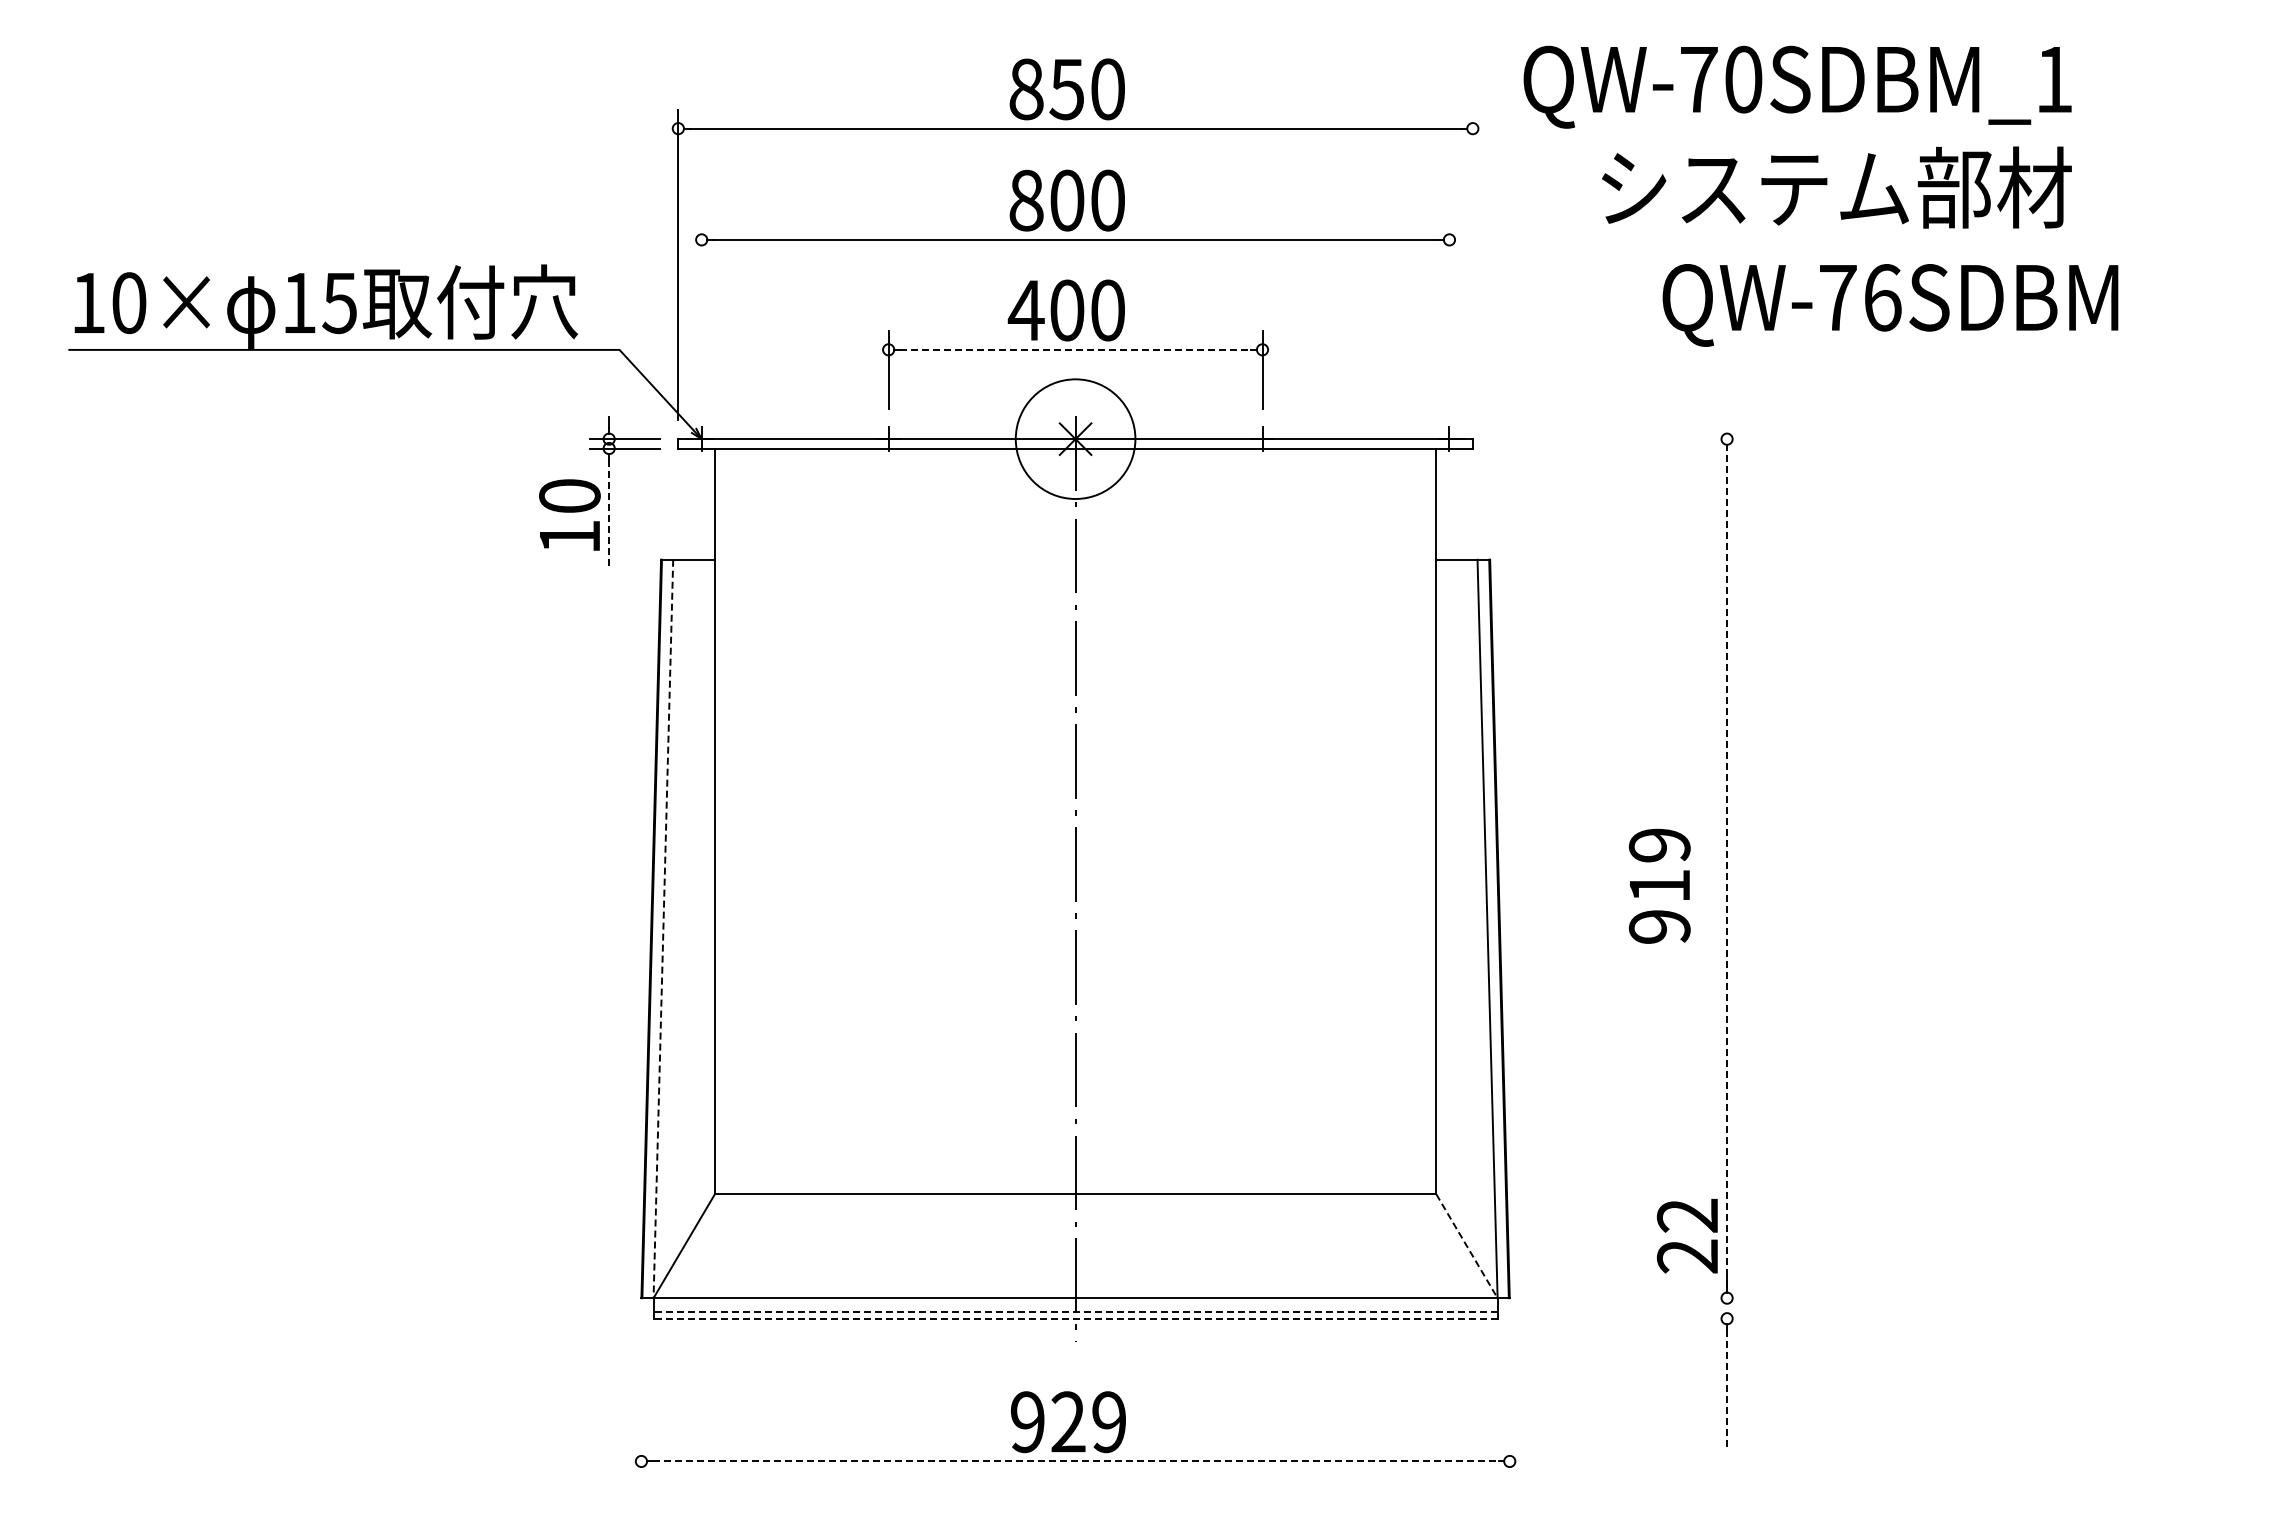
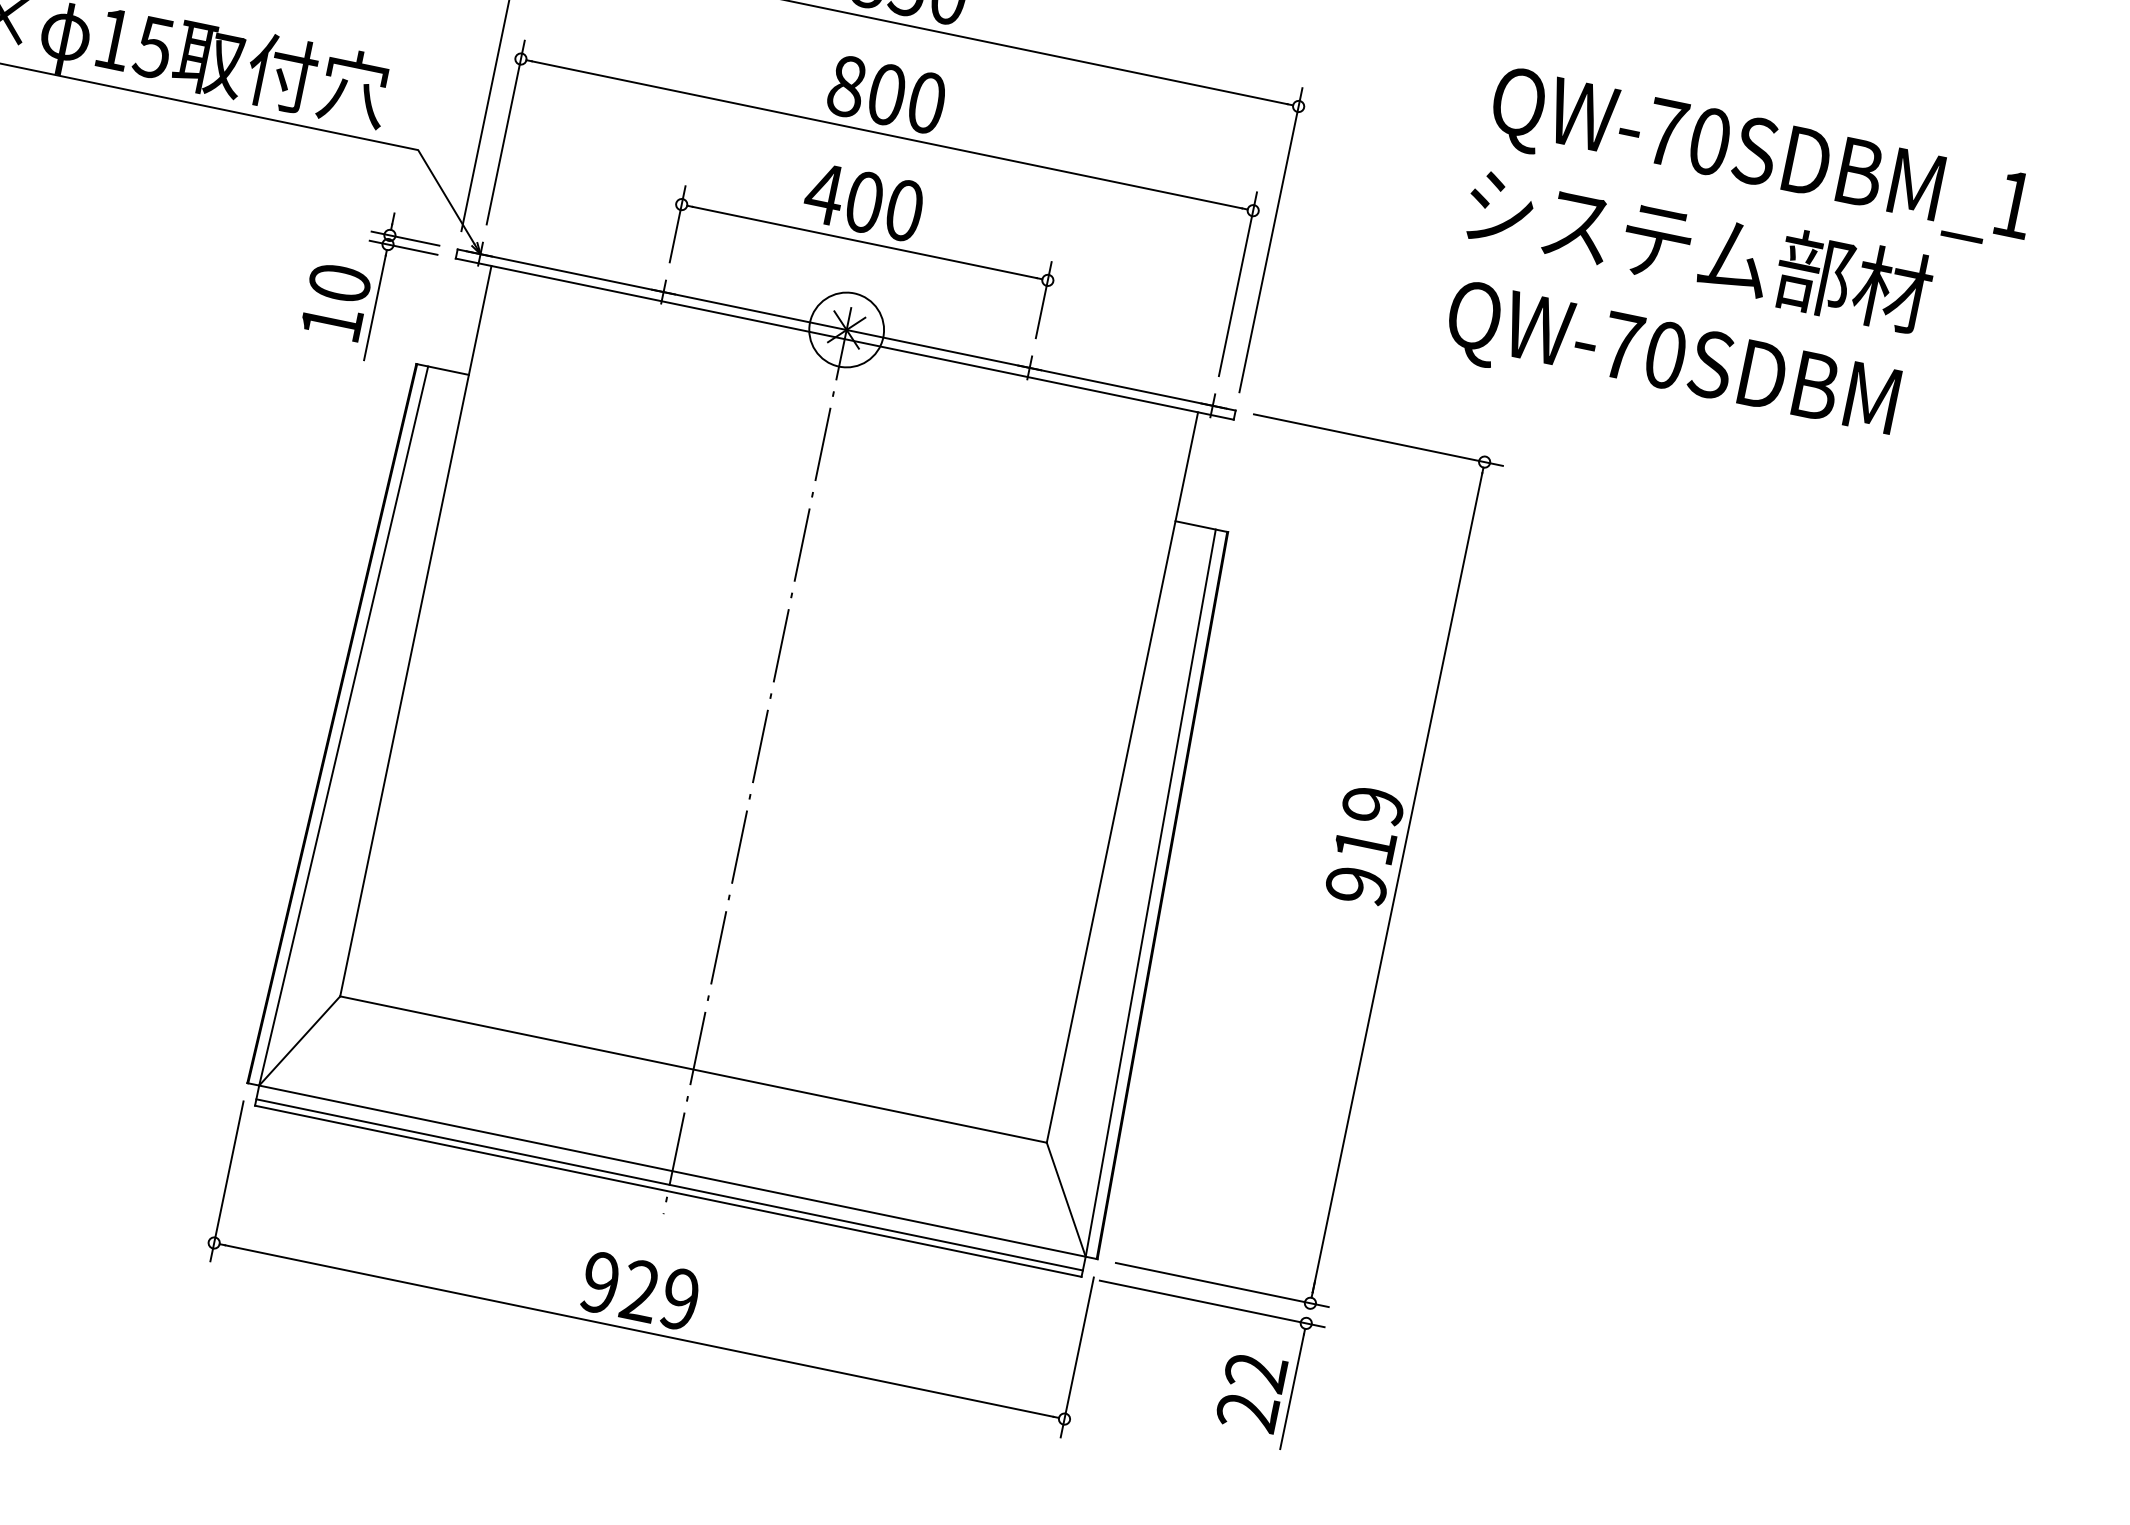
text: (1797, 86) -> (1761, 159), moved
text: (1836, 187) -> (1698, 249), moved
line: (1472, 264) -> (1270, 239), added
text: (1882, 297) -> (1665, 354), QW-76SDBM -> QW-70SDBM
line: (701, 314) -> (505, 132), added
line: (1449, 314) -> (1238, 283), added
line: (1075, 349) -> (864, 242), dashed -> solid
circle: (1075, 438) -> (846, 329), size x0.62
line: (1618, 439) -> (1378, 440), added
line: (609, 513) -> (375, 308), dashed -> solid
line: (1727, 868) -> (1397, 882), dashed -> solid
text: (1659, 885) -> (1364, 845), moved
line: (663, 929) -> (343, 726), dashed -> solid
text: (1687, 1235) -> (1251, 1391), moved
line: (1467, 1246) -> (1066, 1200), dashed -> solid
line: (1636, 1298) -> (1221, 1285), added
line: (1075, 1312) -> (669, 1185), dashed -> solid
line: (1075, 1318) -> (668, 1191), dashed -> solid
line: (1630, 1318) -> (1211, 1303), added
line: (1727, 1388) -> (1292, 1391), dashed -> solid
line: (641, 1398) -> (227, 1181), added
line: (1509, 1398) -> (1077, 1357), added
line: (1075, 1461) -> (639, 1331), dashed -> solid

